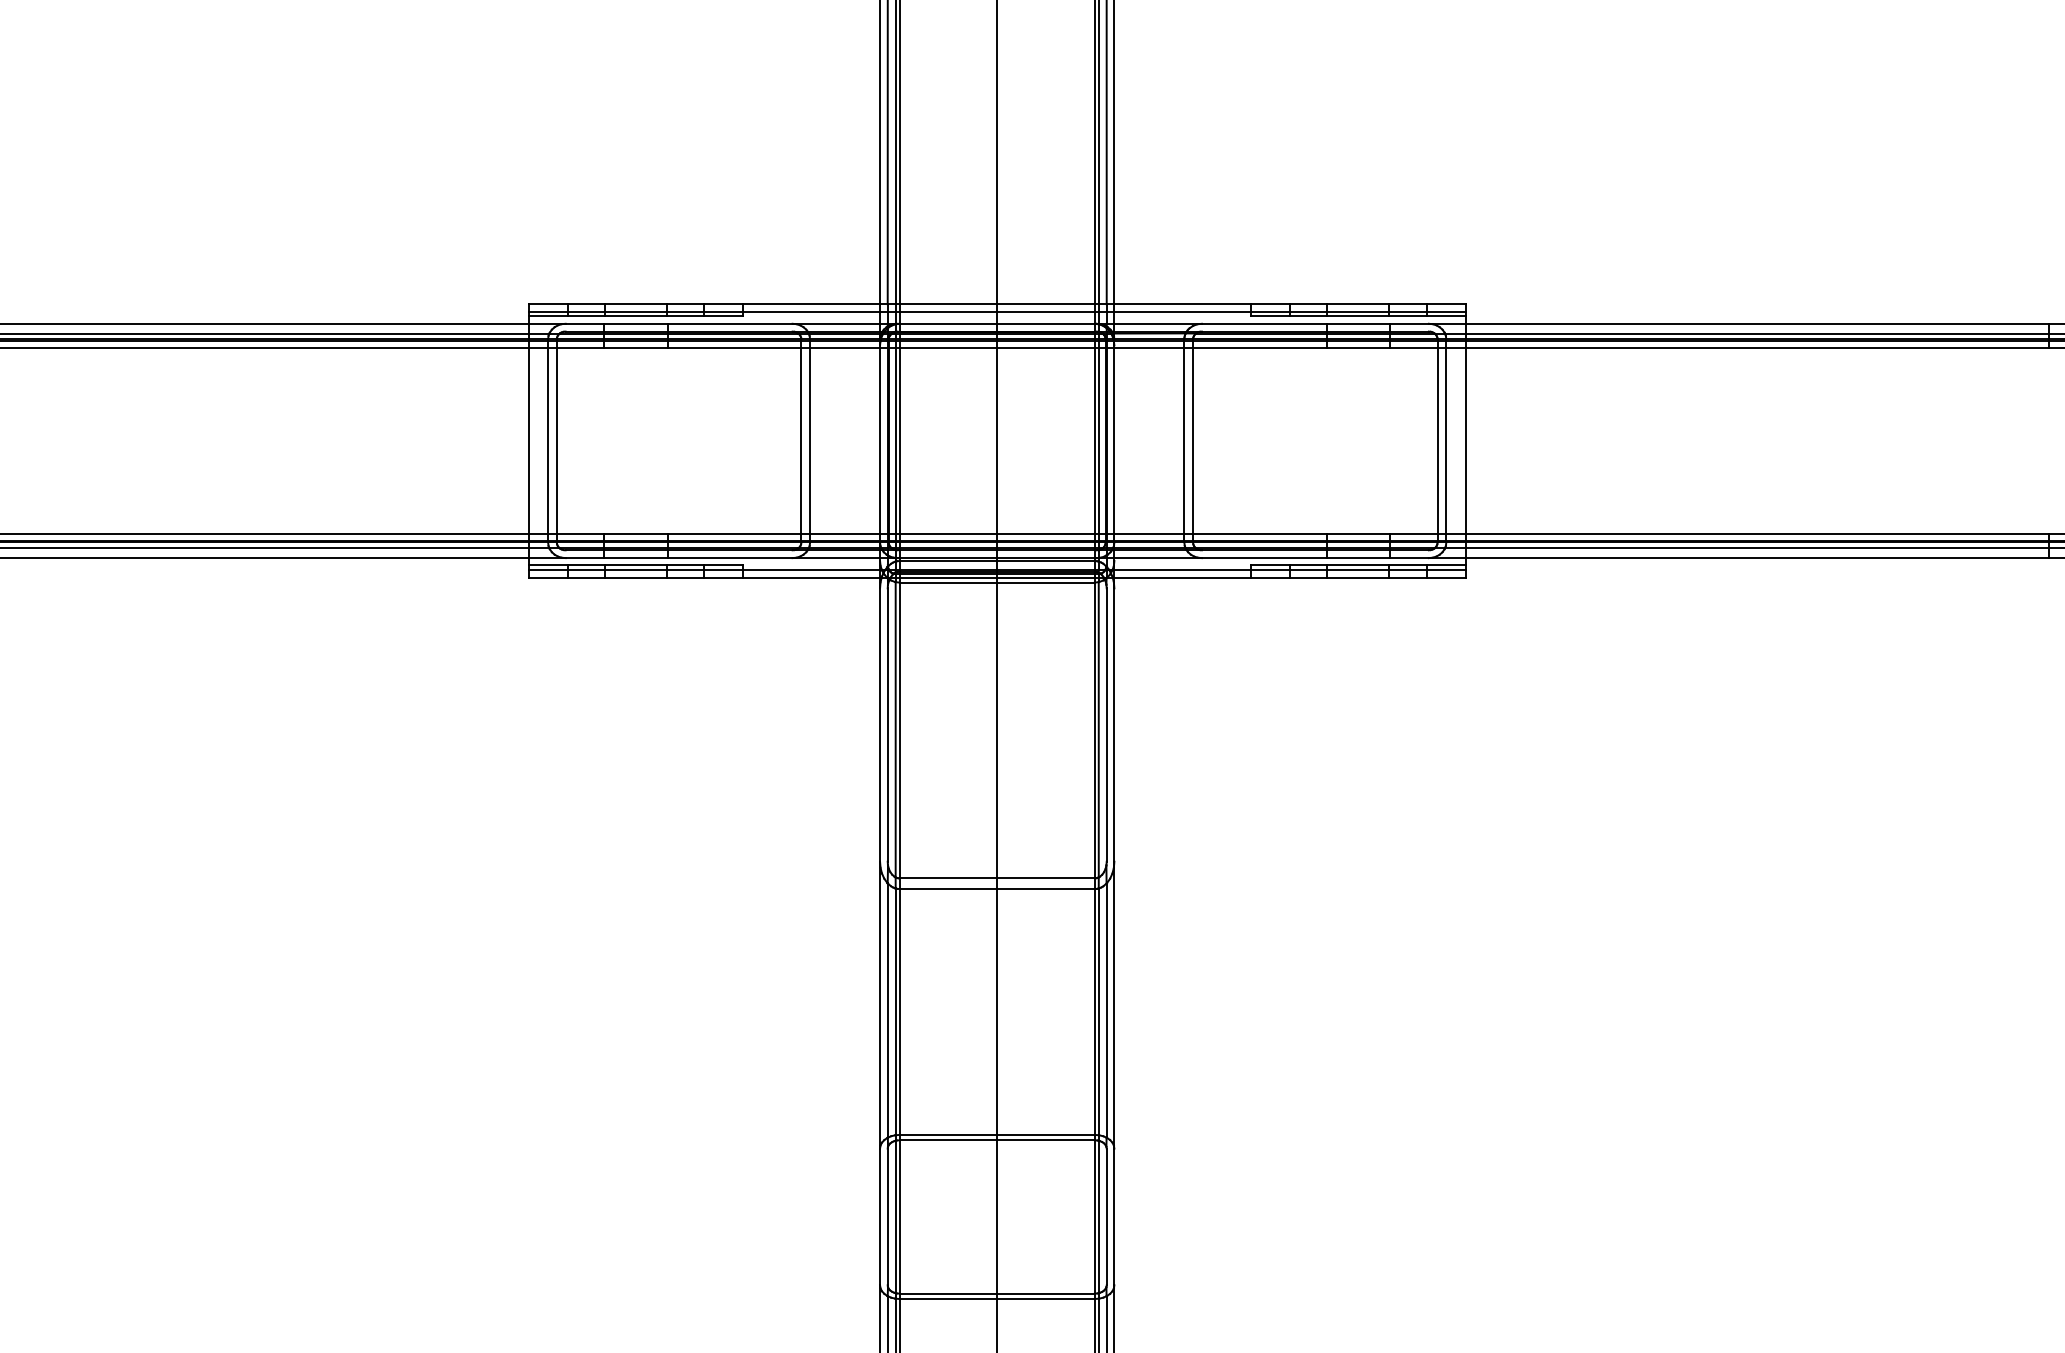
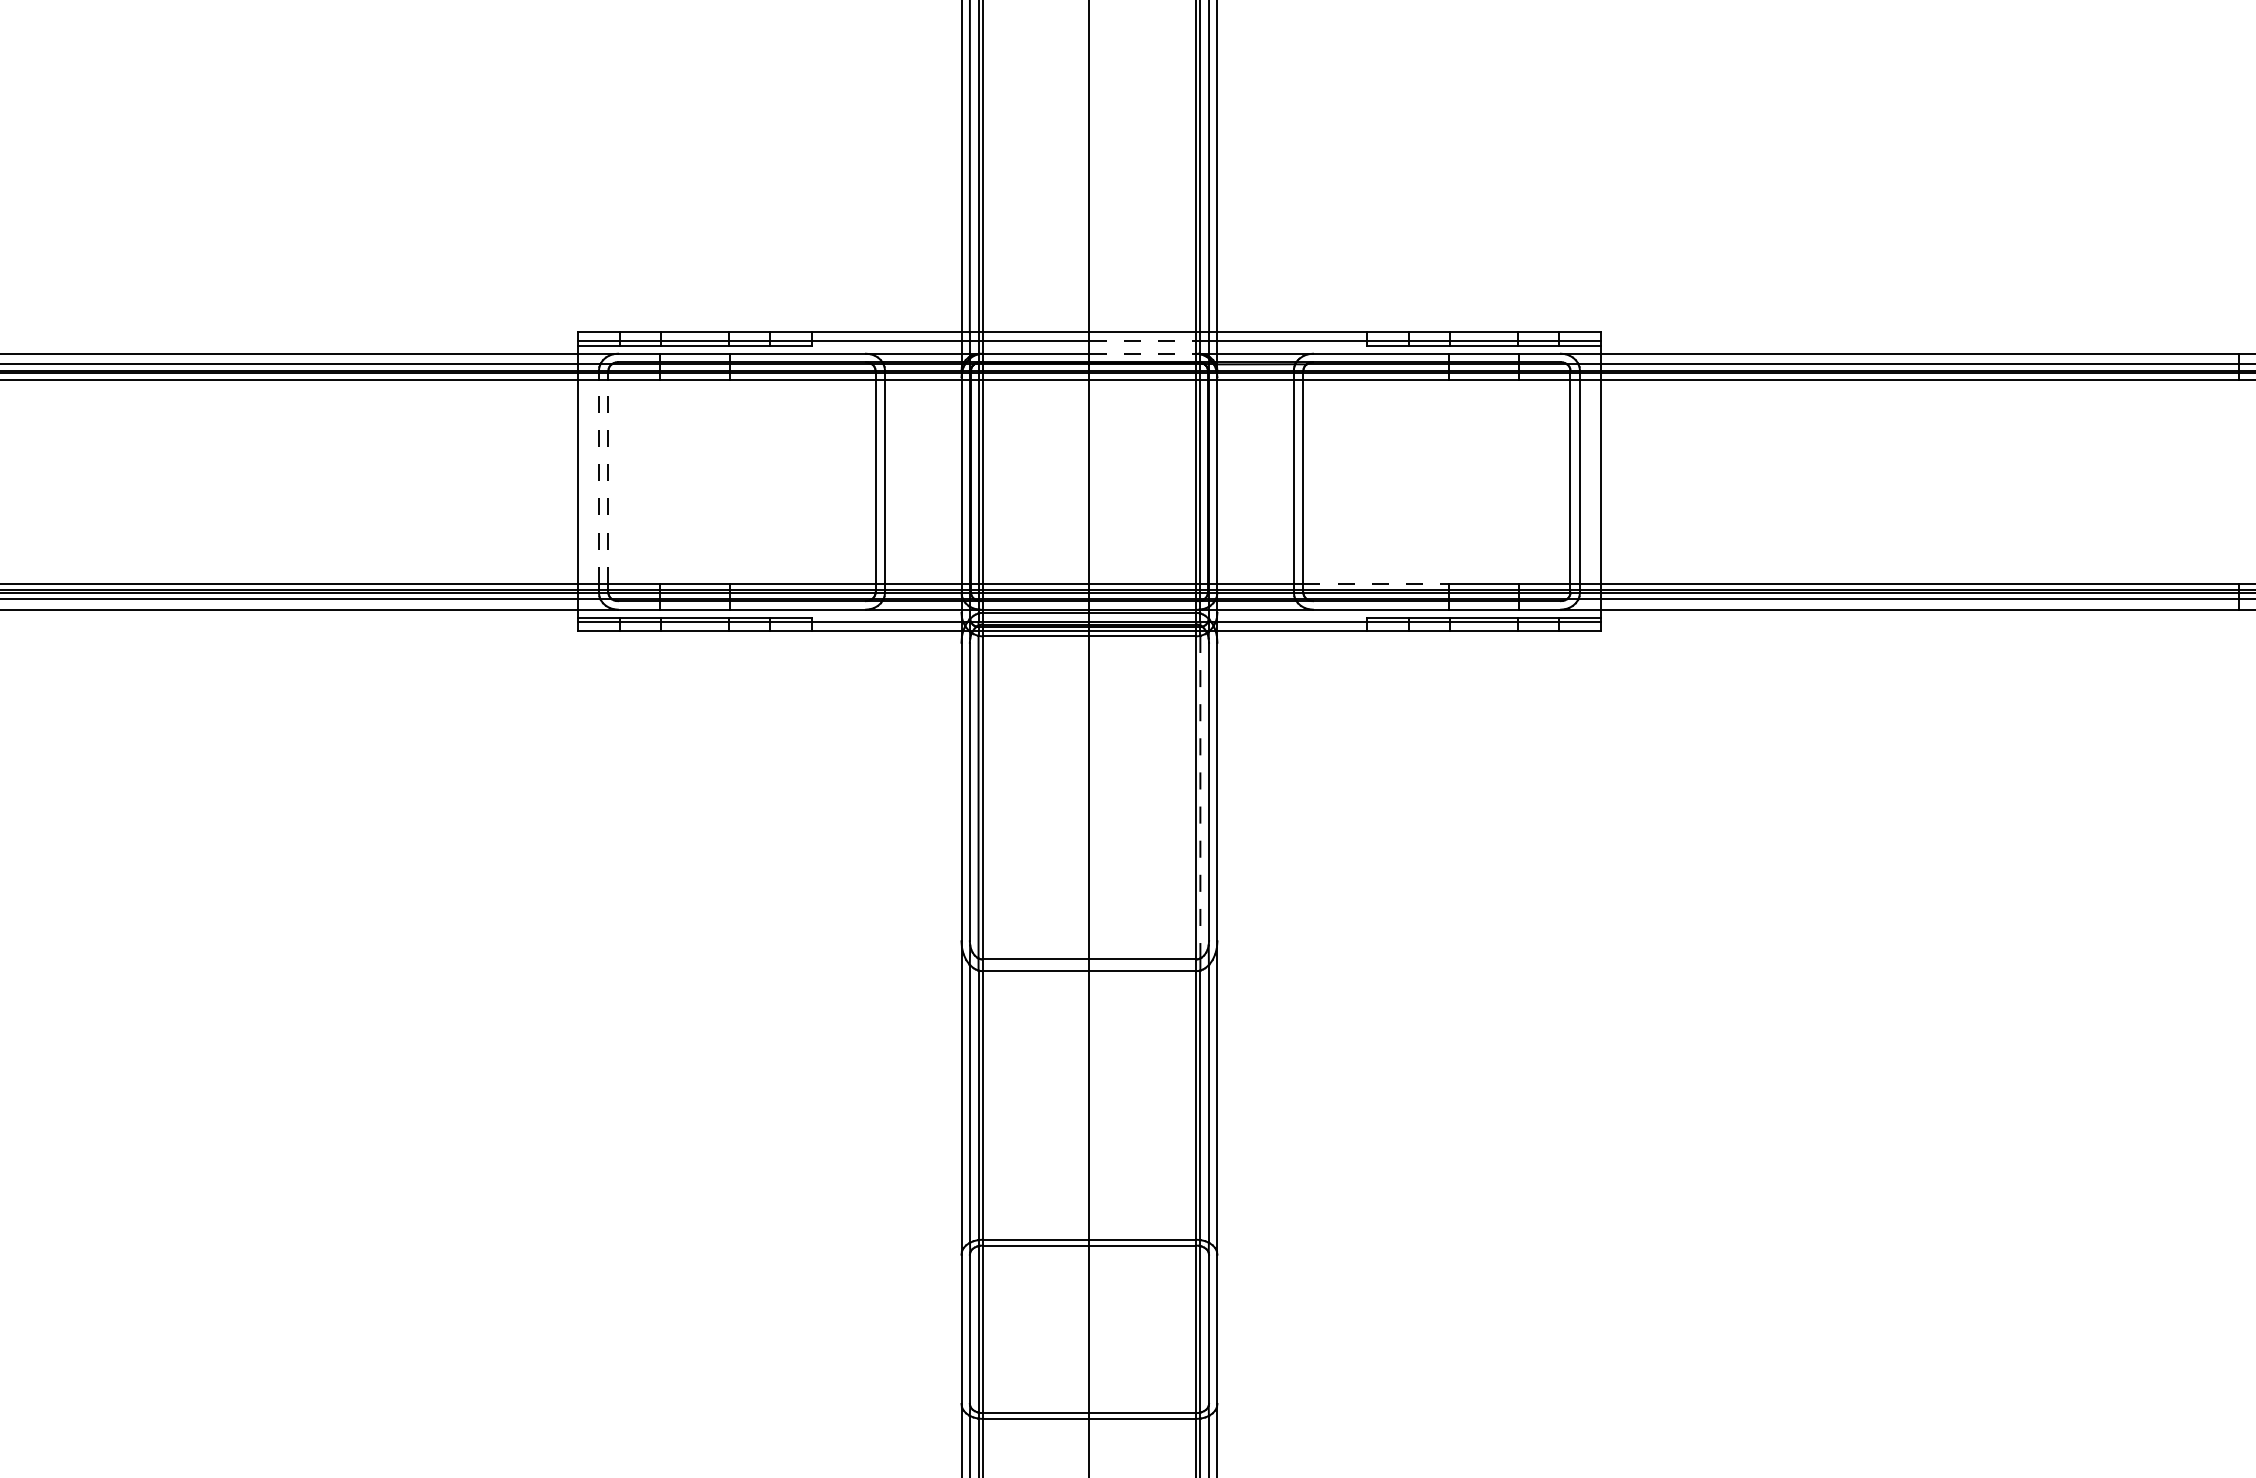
line: (1046, 311) -> (1143, 340), solid -> dashed
line: (1046, 323) -> (1143, 353), solid -> dashed
line: (547, 440) -> (598, 481), solid -> dashed
line: (556, 440) -> (608, 481), solid -> dashed
line: (1260, 534) -> (1376, 583), solid -> dashed
line: (1098, 730) -> (1200, 797), solid -> dashed

